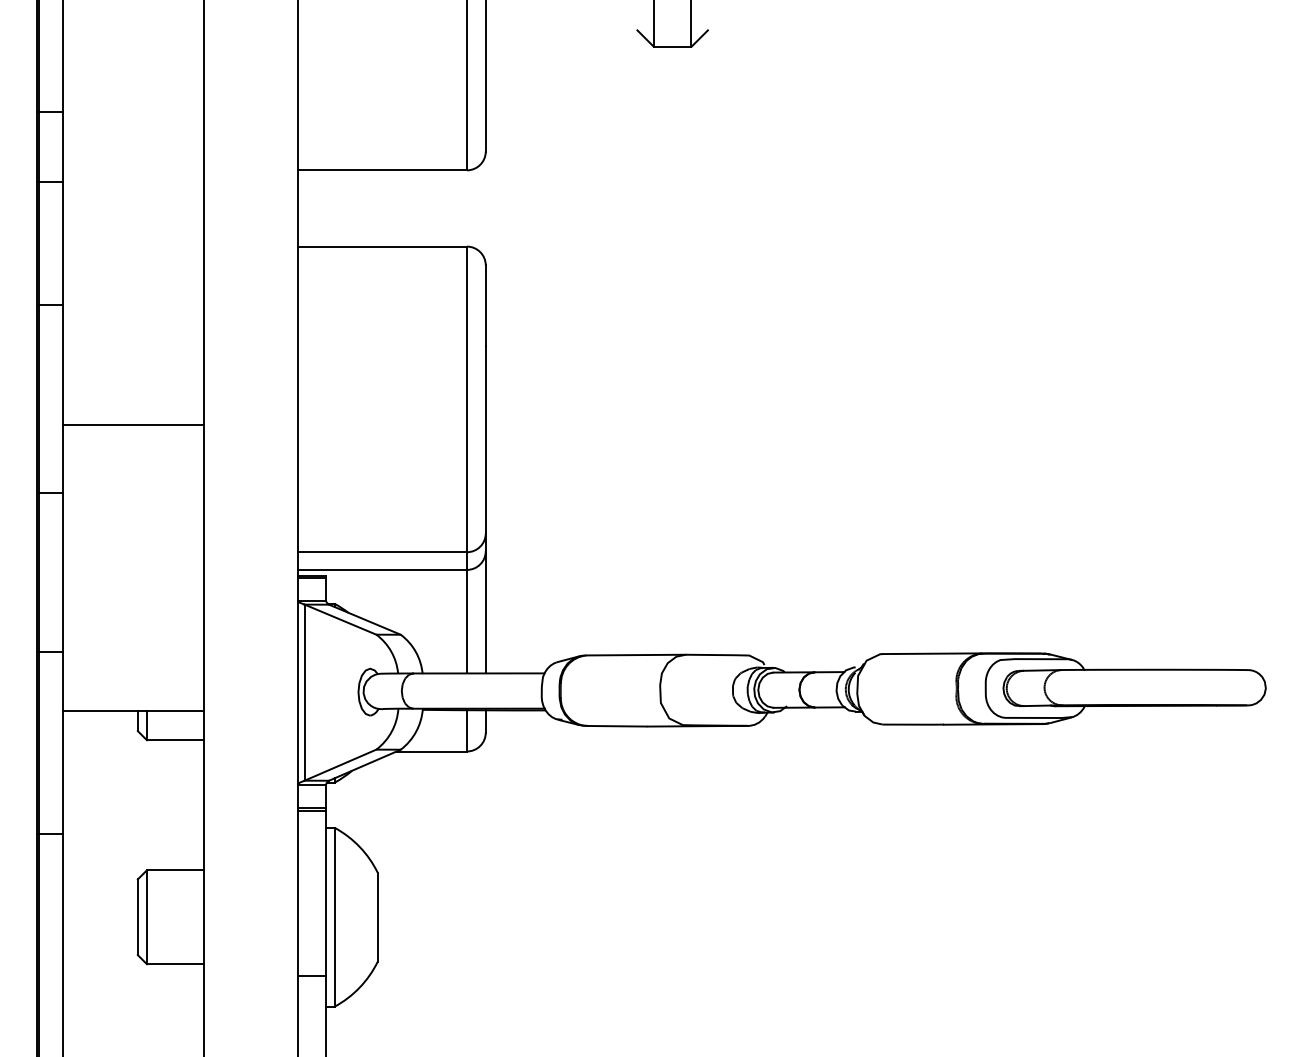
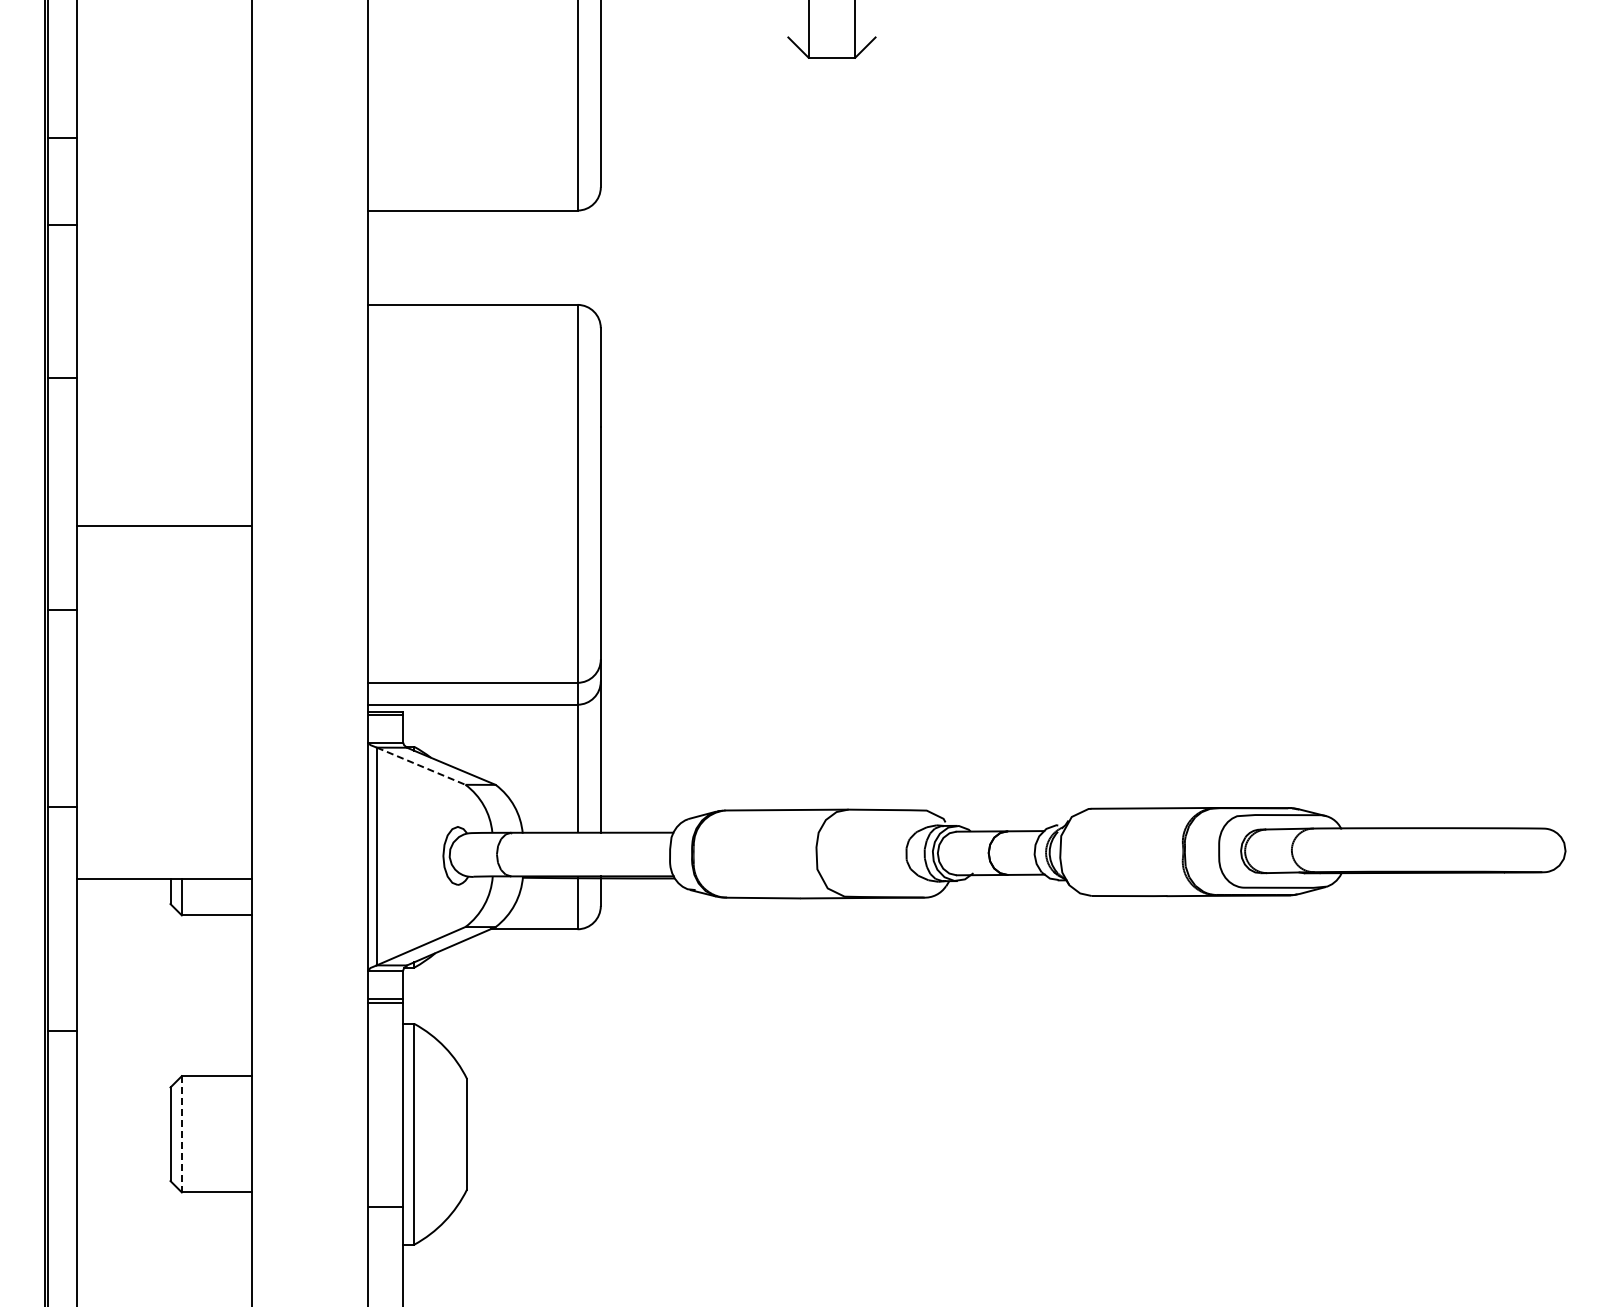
line: (340, 619) -> (421, 766), solid -> dashed
line: (146, 917) -> (181, 1134), solid -> dashed

